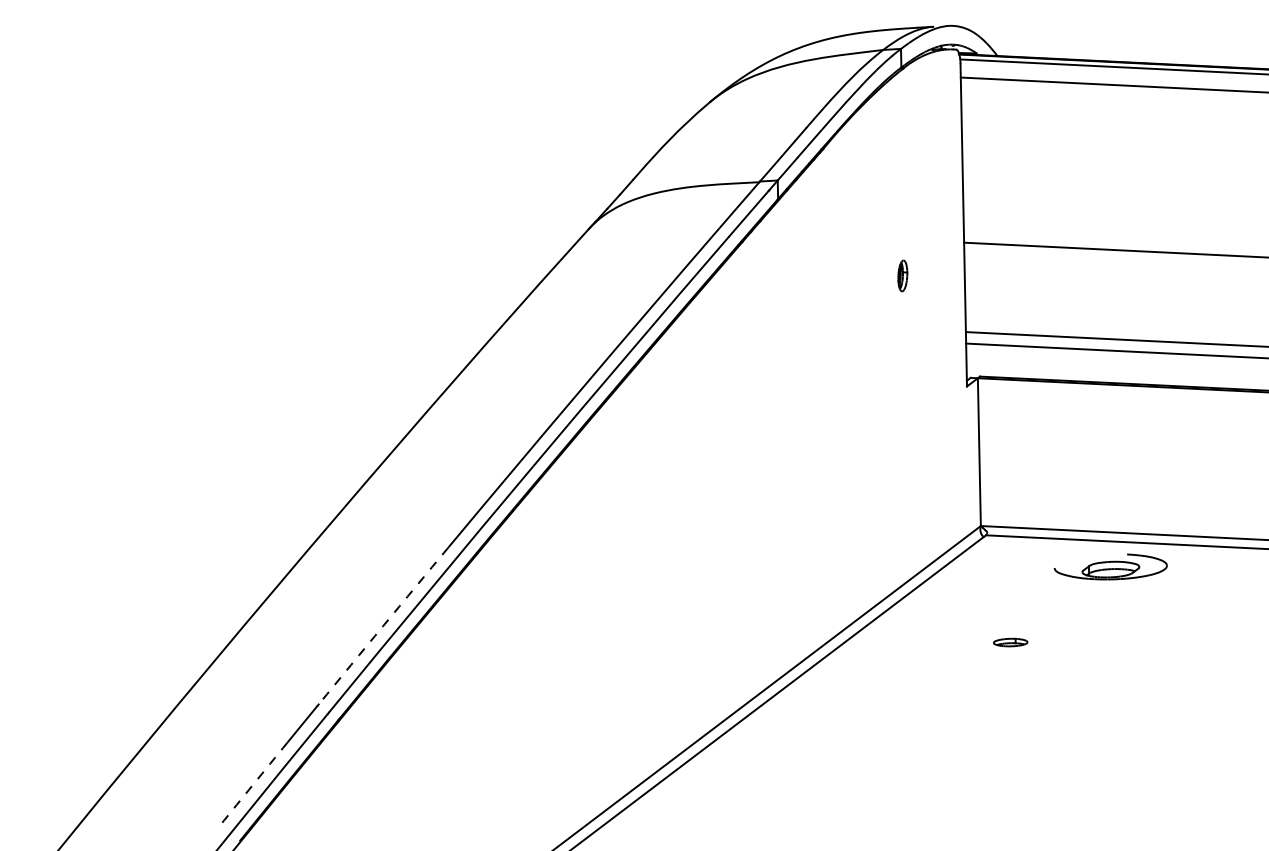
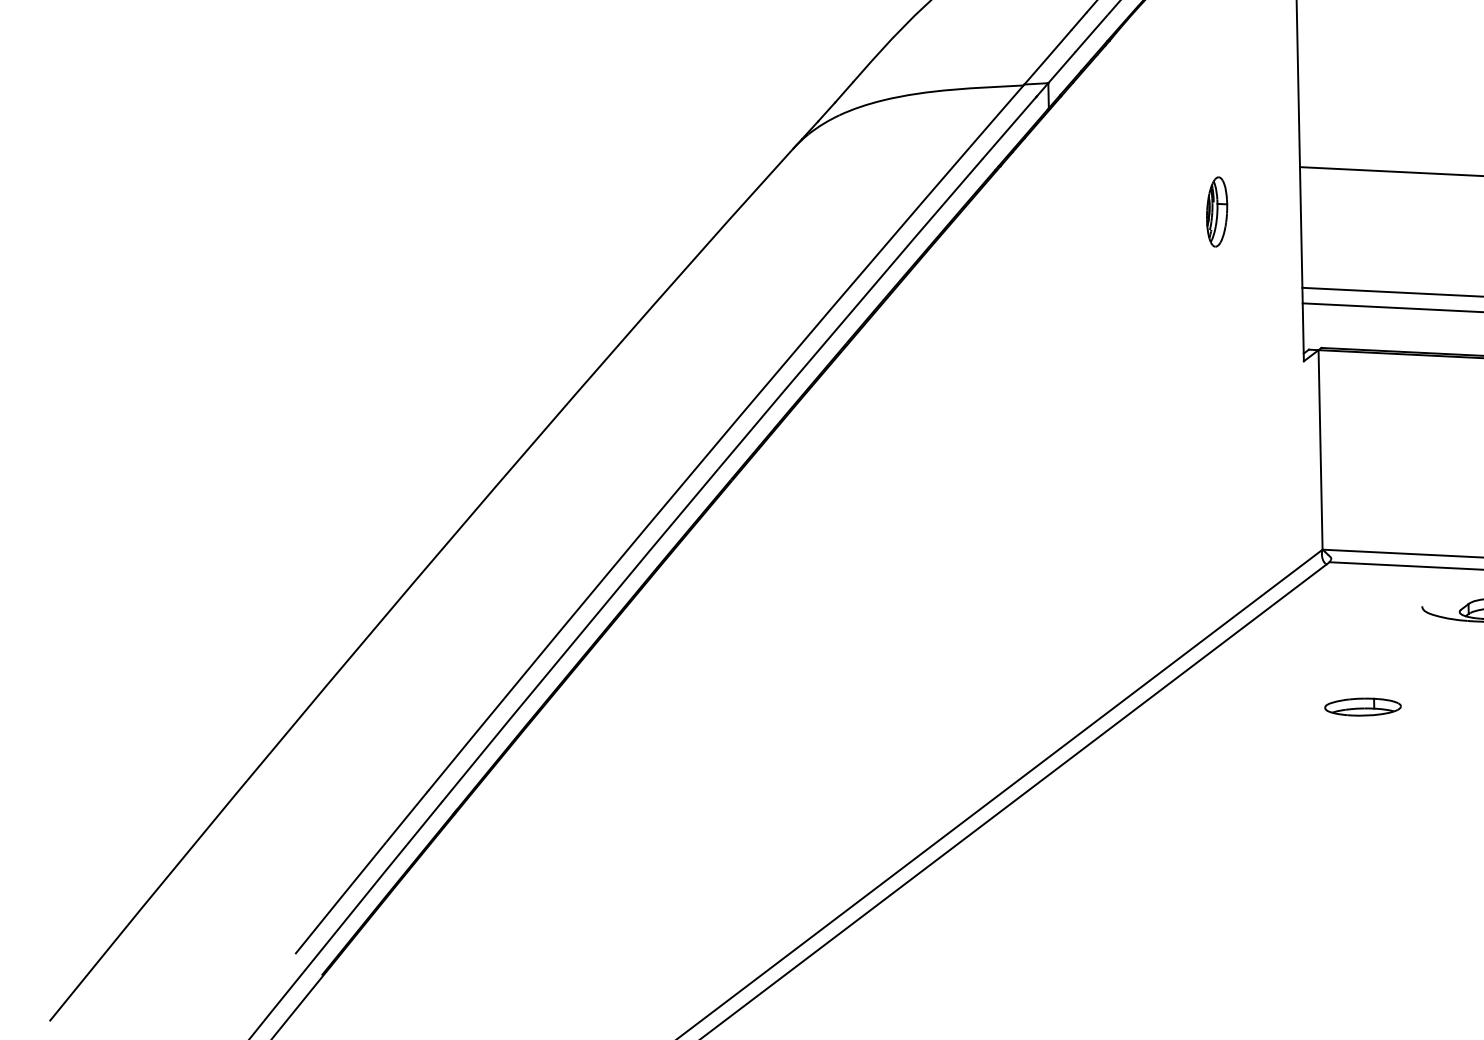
part: (902, 275) -> (1216, 211), size x1.67
arc: (383, 625) -> (516, 683), dashed -> solid
part: (1010, 642) -> (1362, 706), size x1.67
arc: (253, 784) -> (340, 898), dashed -> solid

